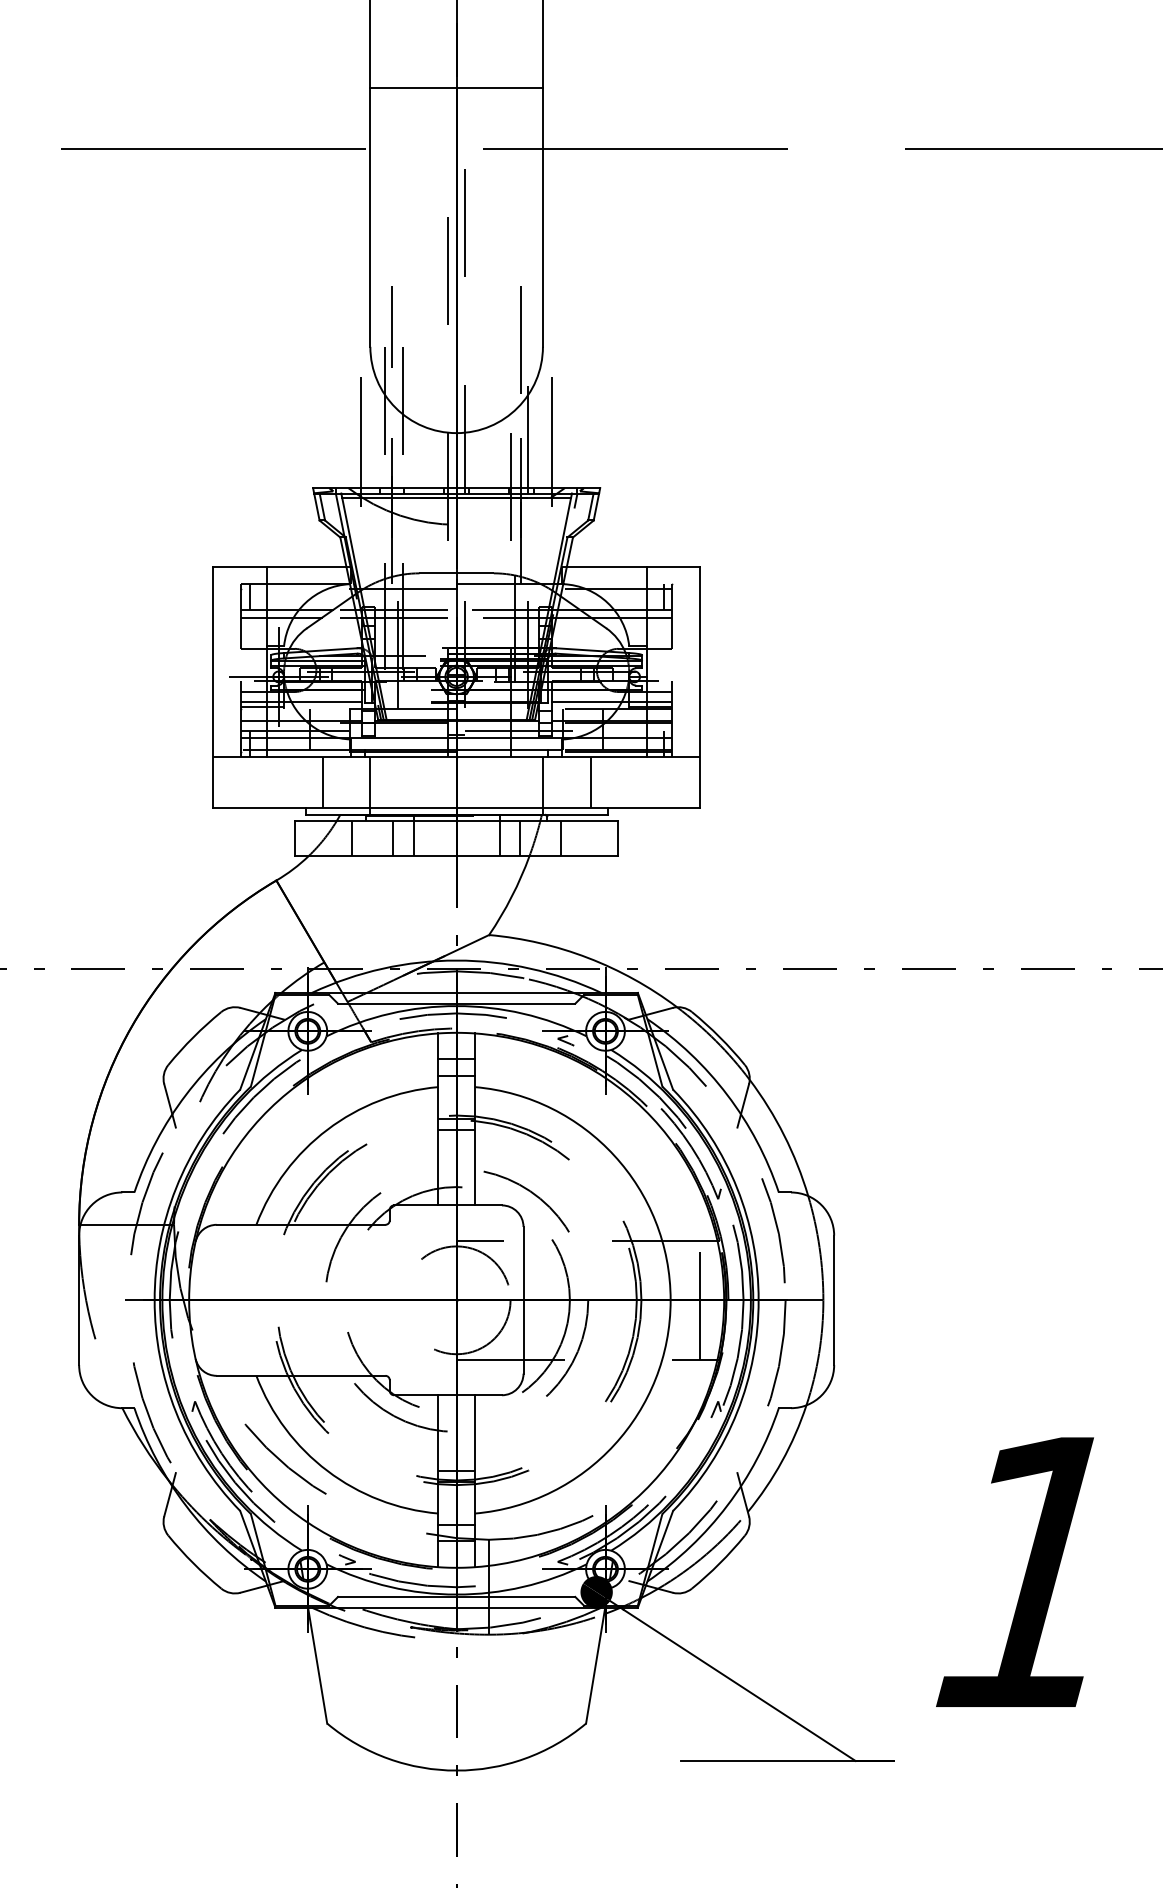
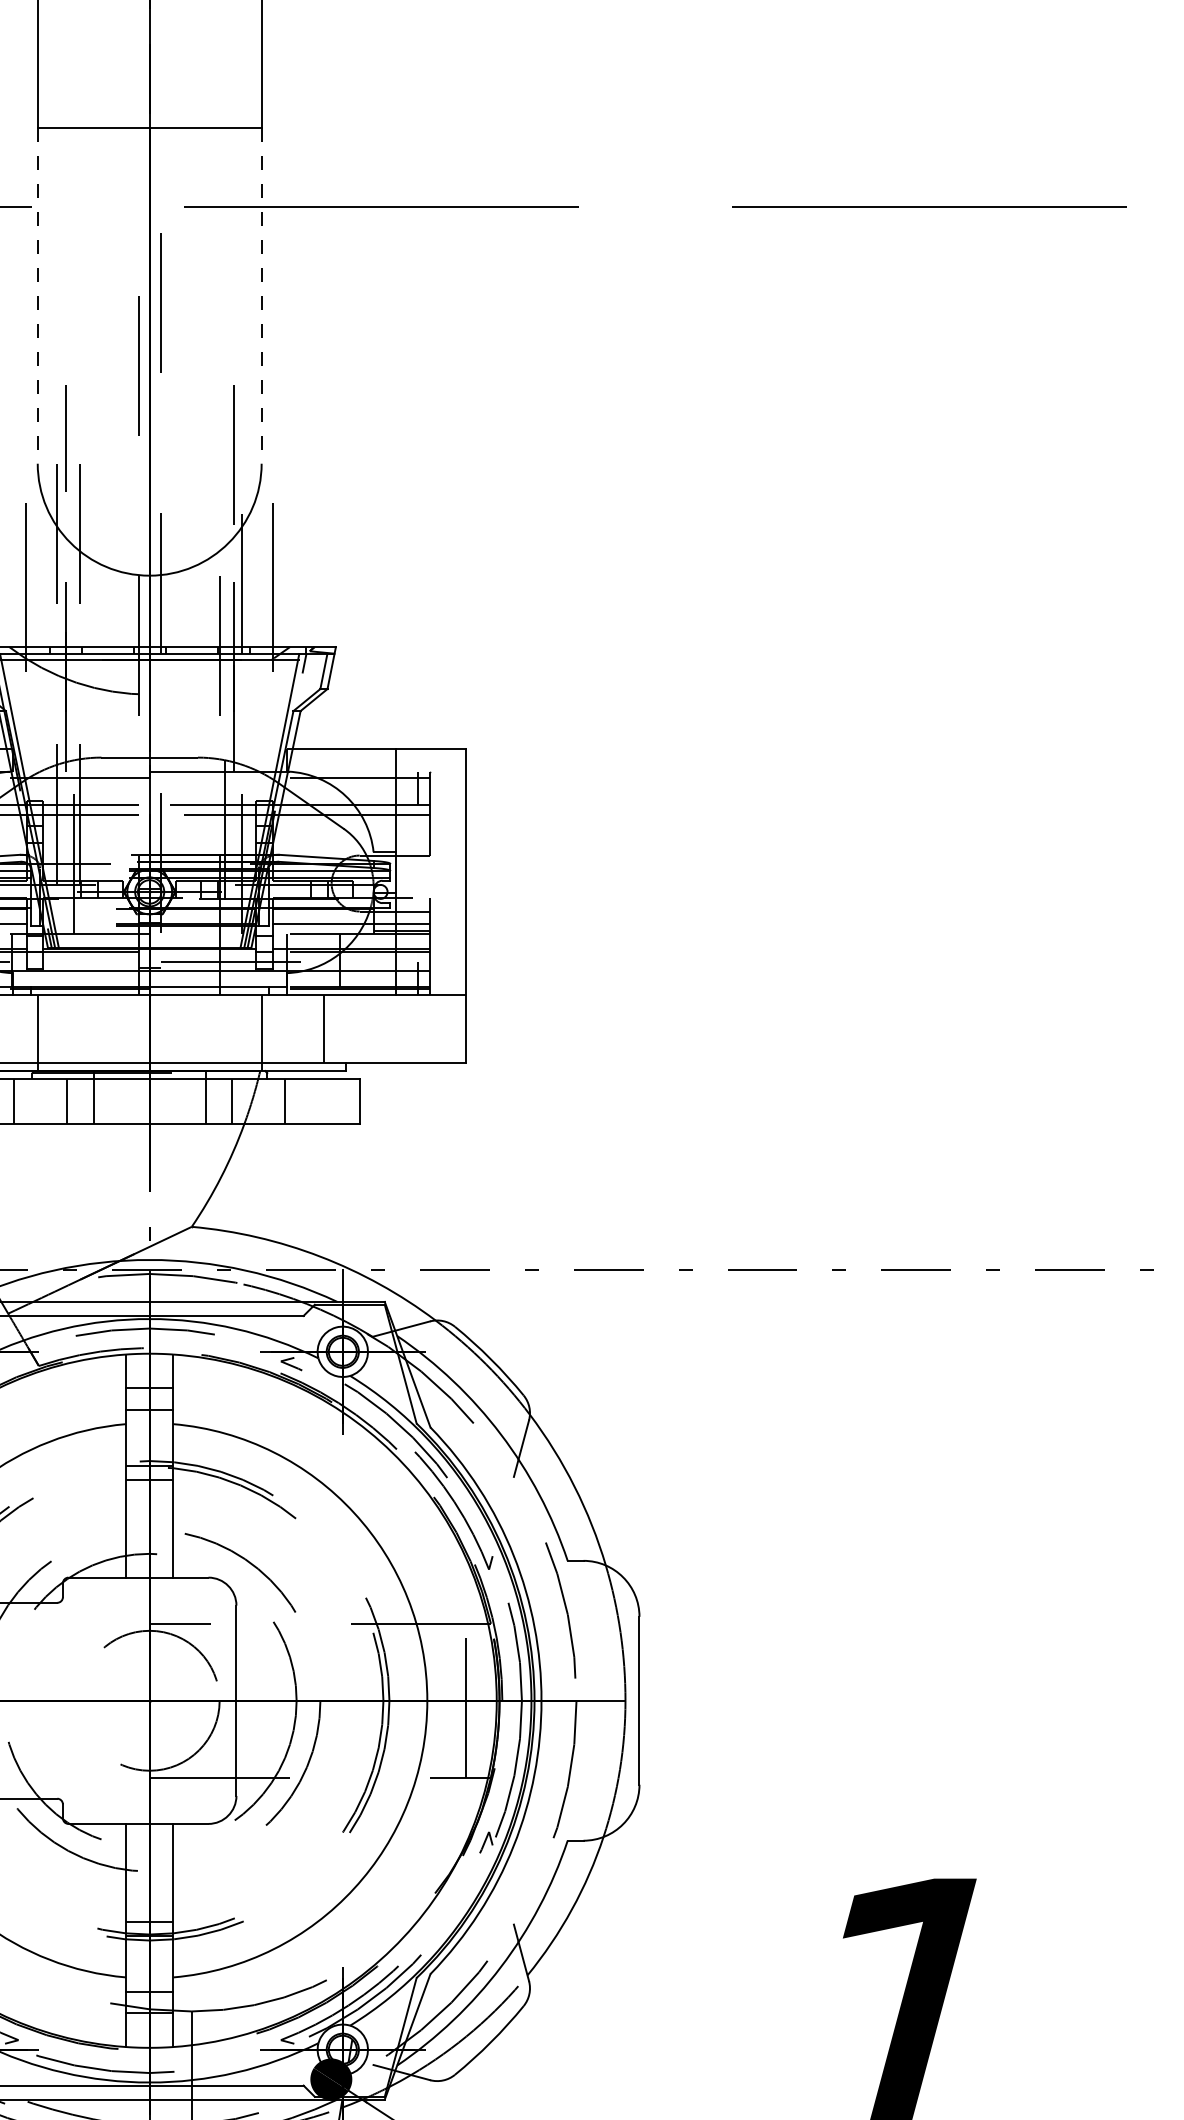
line: (370, 217) -> (37, 295), solid -> dashed
line: (542, 217) -> (261, 295), solid -> dashed

